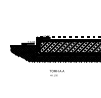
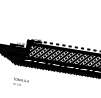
text: (56, 73) -> (20, 82), moved

